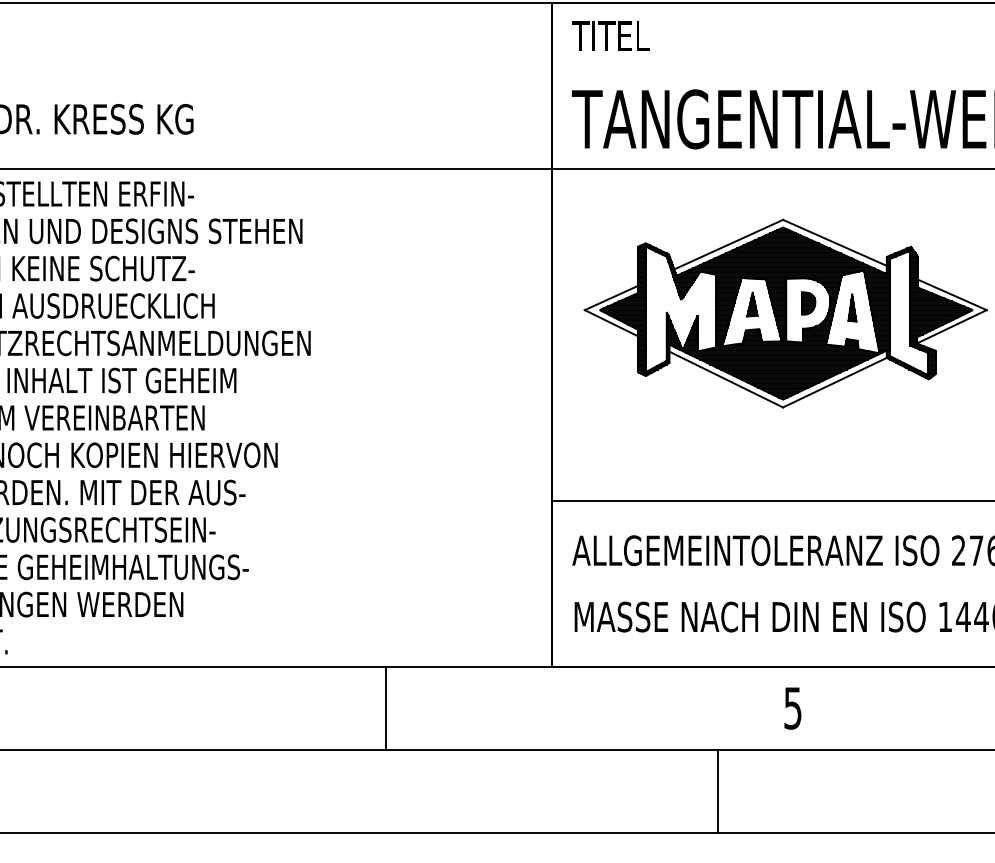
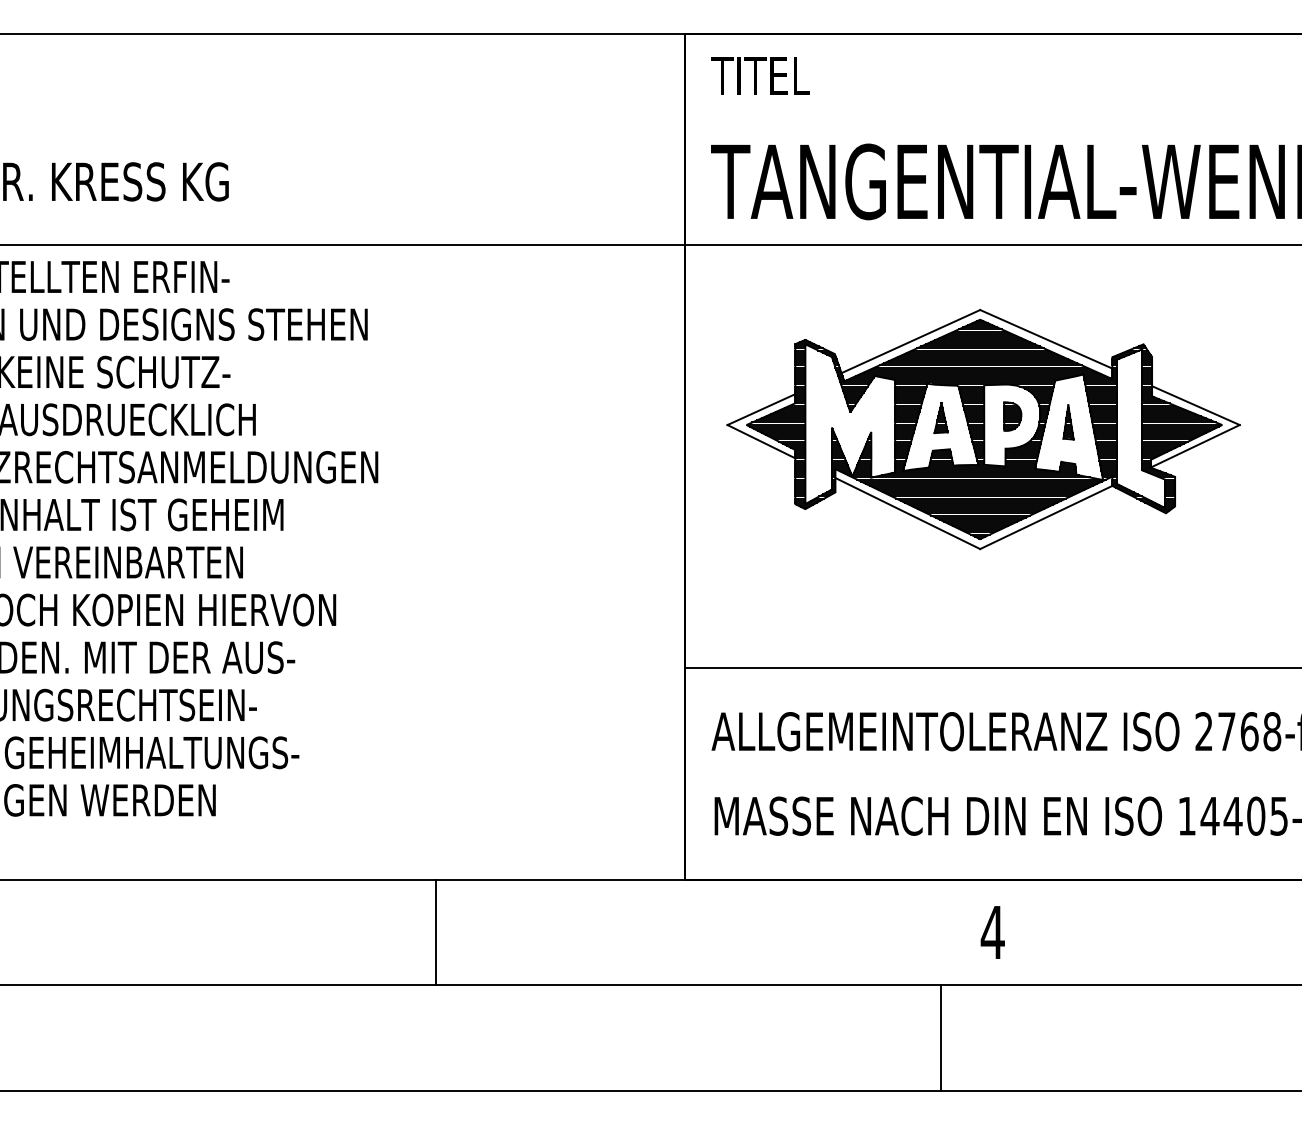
line: (385, 708) -> (435, 932), moved
text: (792, 708) -> (992, 932), 5 -> 4
line: (717, 791) -> (940, 1038), moved

